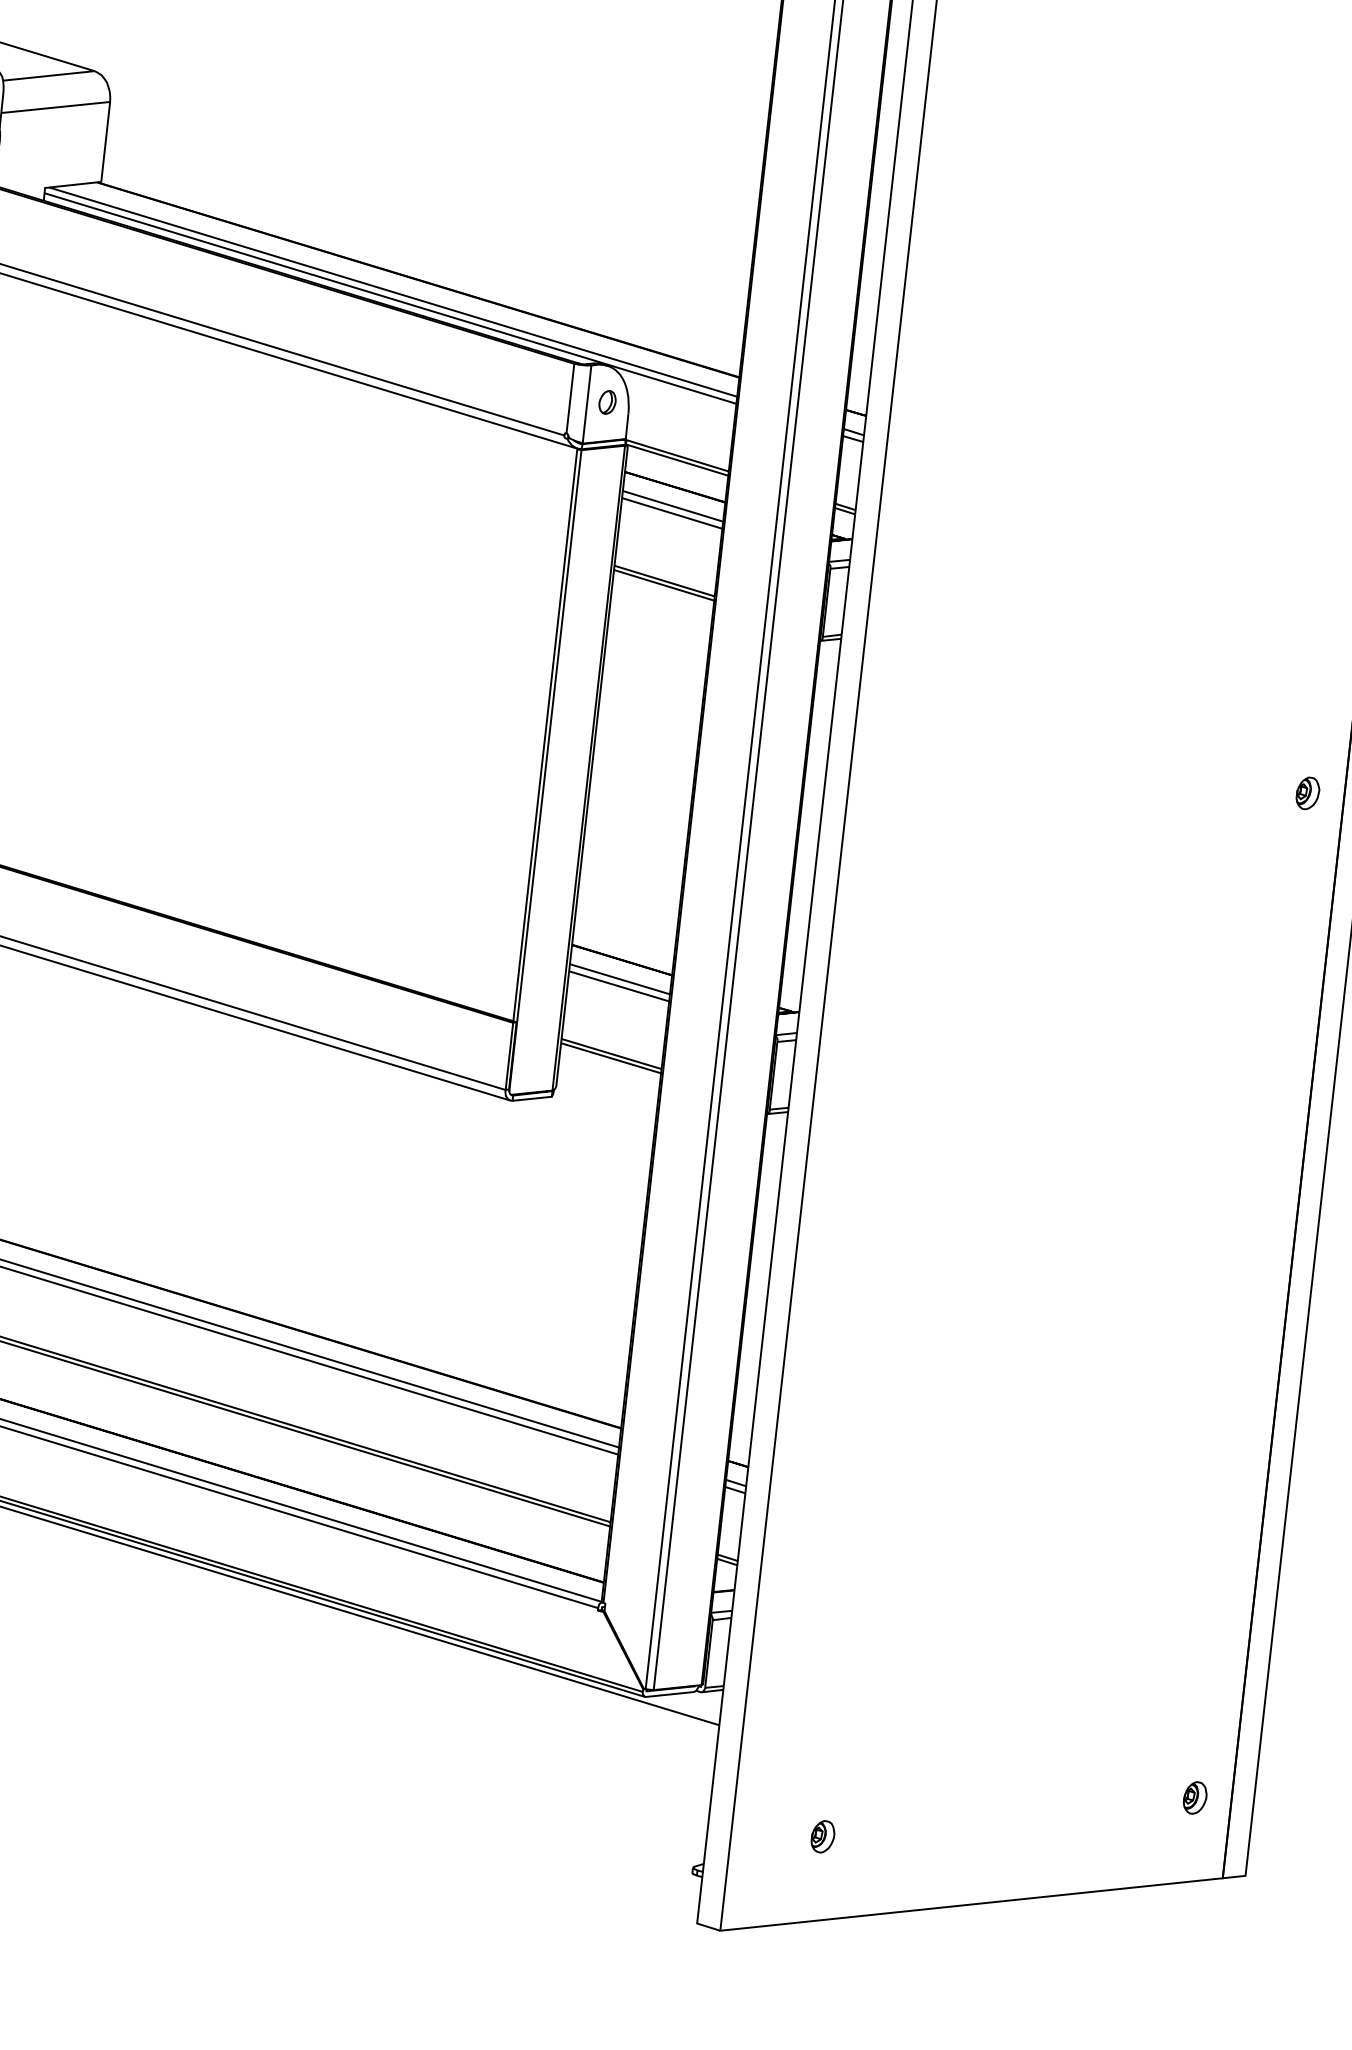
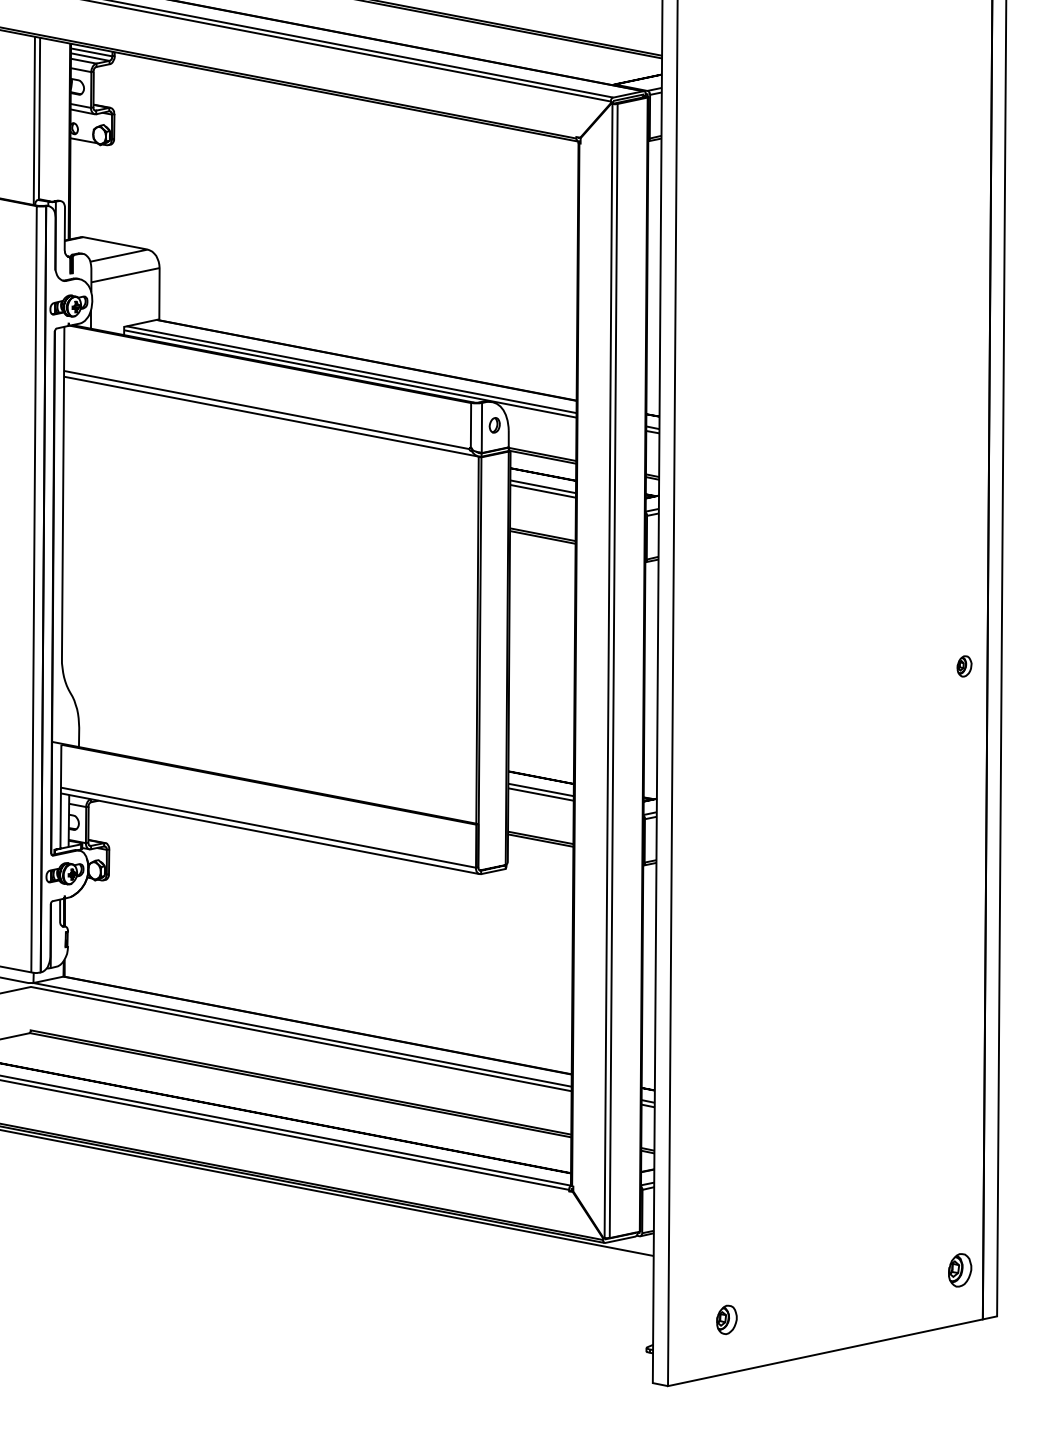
part: (1307, 793) -> (964, 666), moved
part: (1194, 1798) -> (959, 1270), size x1.6
part: (822, 1836) -> (726, 1319), size x1.4

